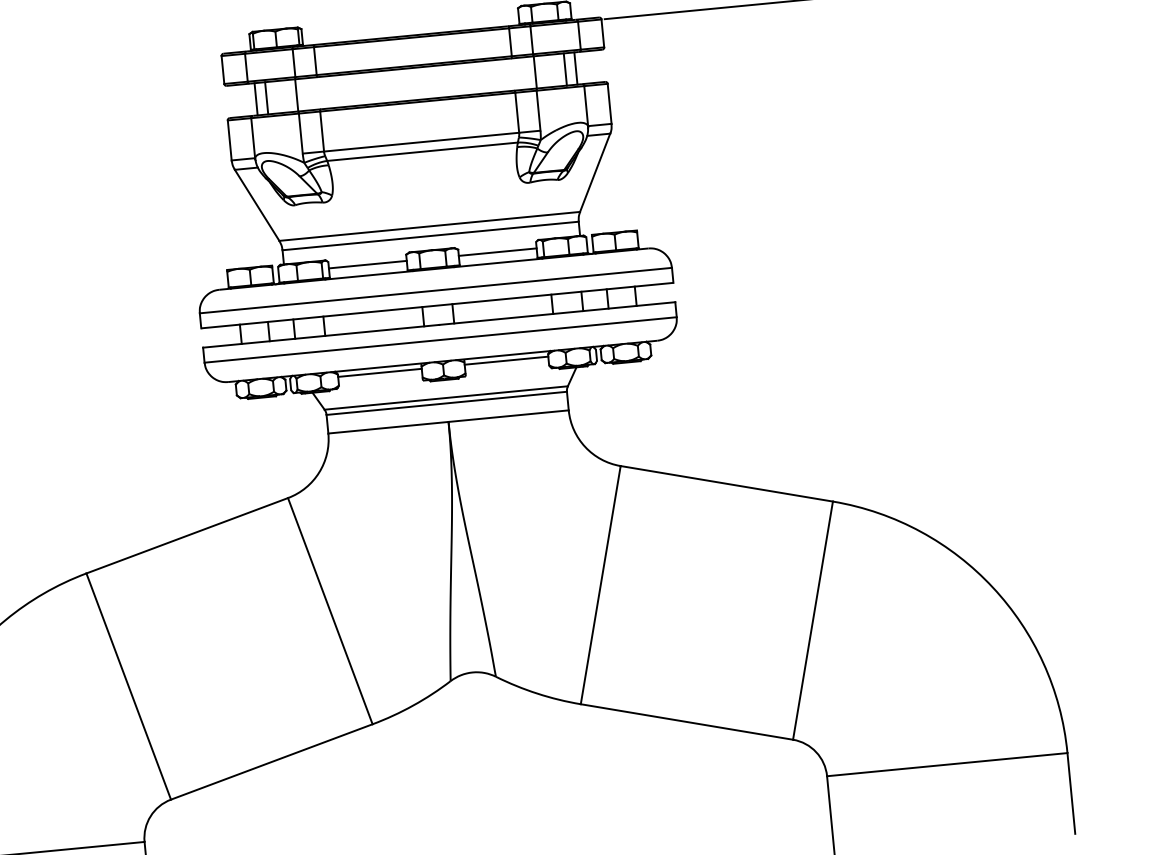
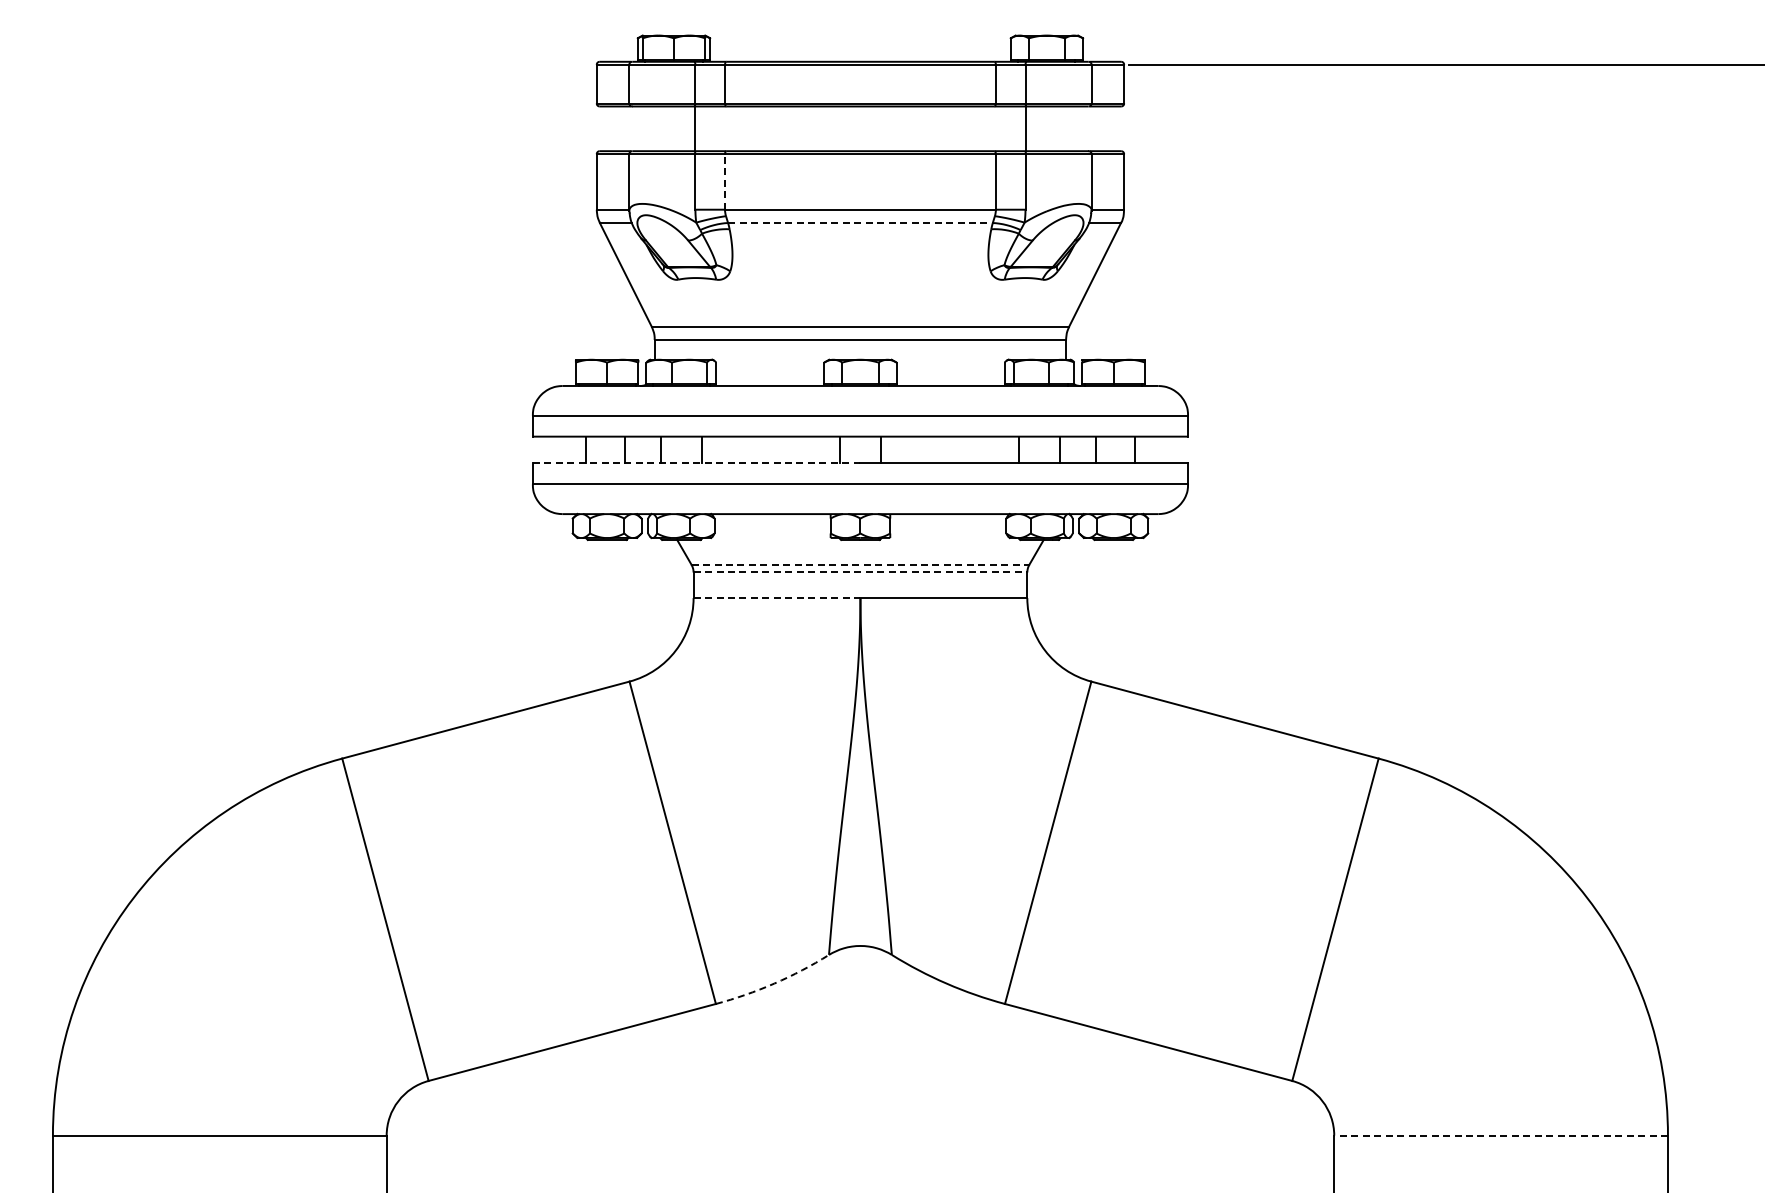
line: (575, 68) -> (1082, 128), removed
line: (565, 69) -> (1067, 128), removed
line: (266, 98) -> (653, 128), removed
line: (256, 99) -> (638, 128), removed
line: (322, 131) -> (725, 181), solid -> dashed
line: (422, 152) -> (860, 223), solid -> dashed
line: (497, 252) -> (950, 371), removed
line: (368, 264) -> (770, 371), removed
line: (321, 336) -> (696, 463), solid -> dashed
line: (506, 360) -> (948, 521), removed
line: (379, 372) -> (772, 521), removed
line: (446, 397) -> (860, 564), solid -> dashed
line: (446, 403) -> (860, 572), solid -> dashed
line: (388, 427) -> (777, 598), solid -> dashed
arc: (413, 705) -> (774, 983), solid -> dashed
line: (947, 764) -> (1501, 1135), solid -> dashed

